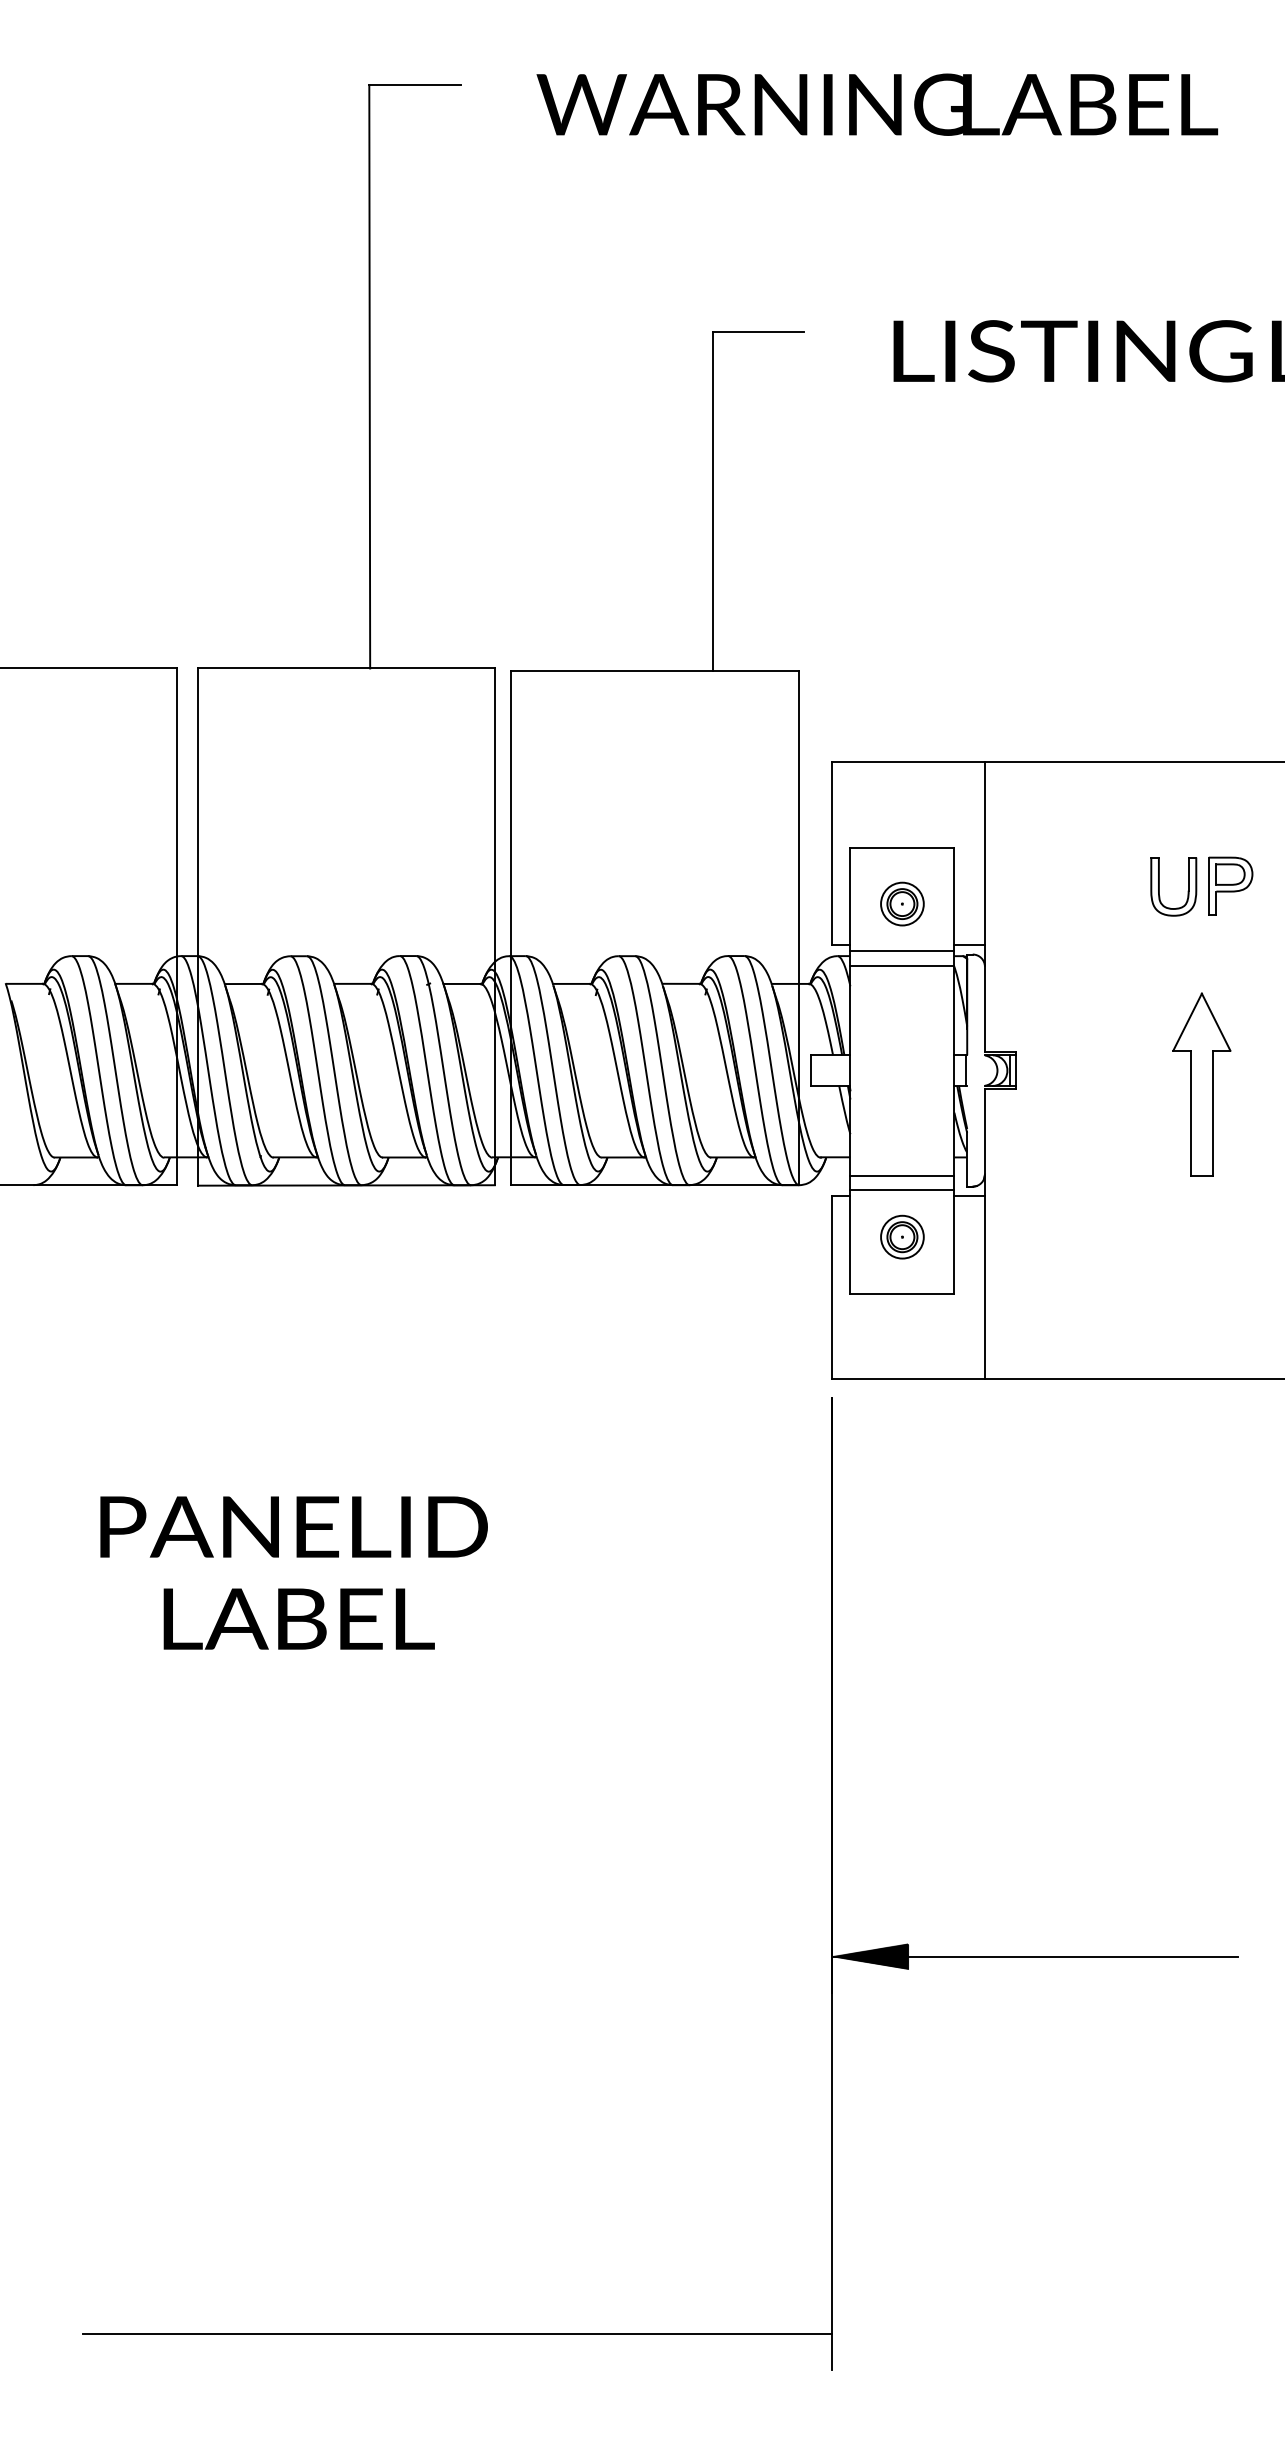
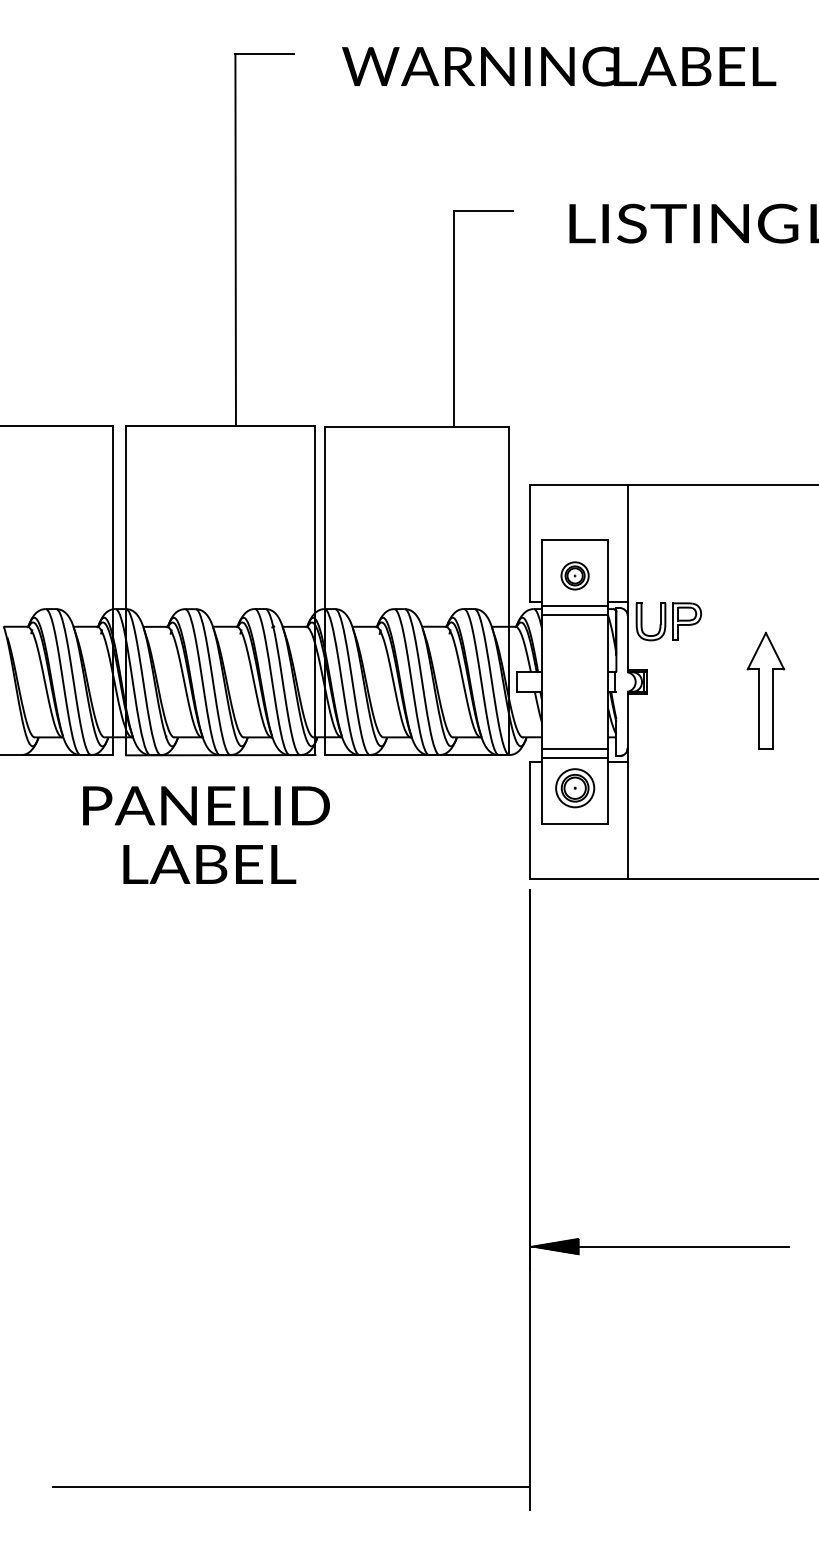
part: (1201, 886) -> (668, 621), moved
part: (901, 1236) -> (574, 787), size x1.4
text: (294, 1571) -> (206, 834), moved

